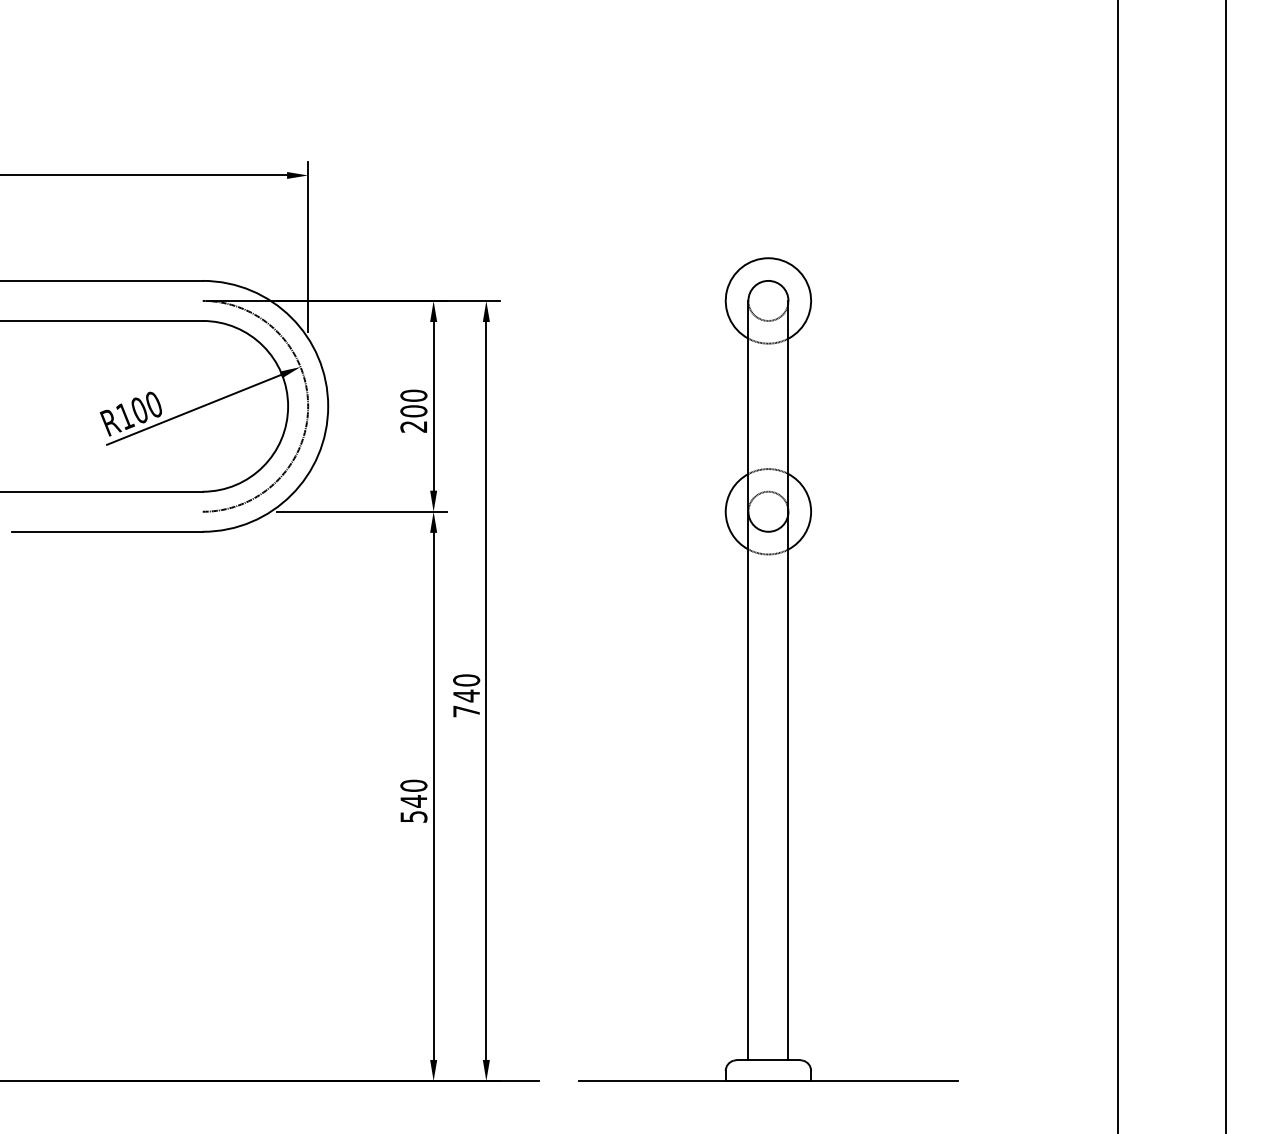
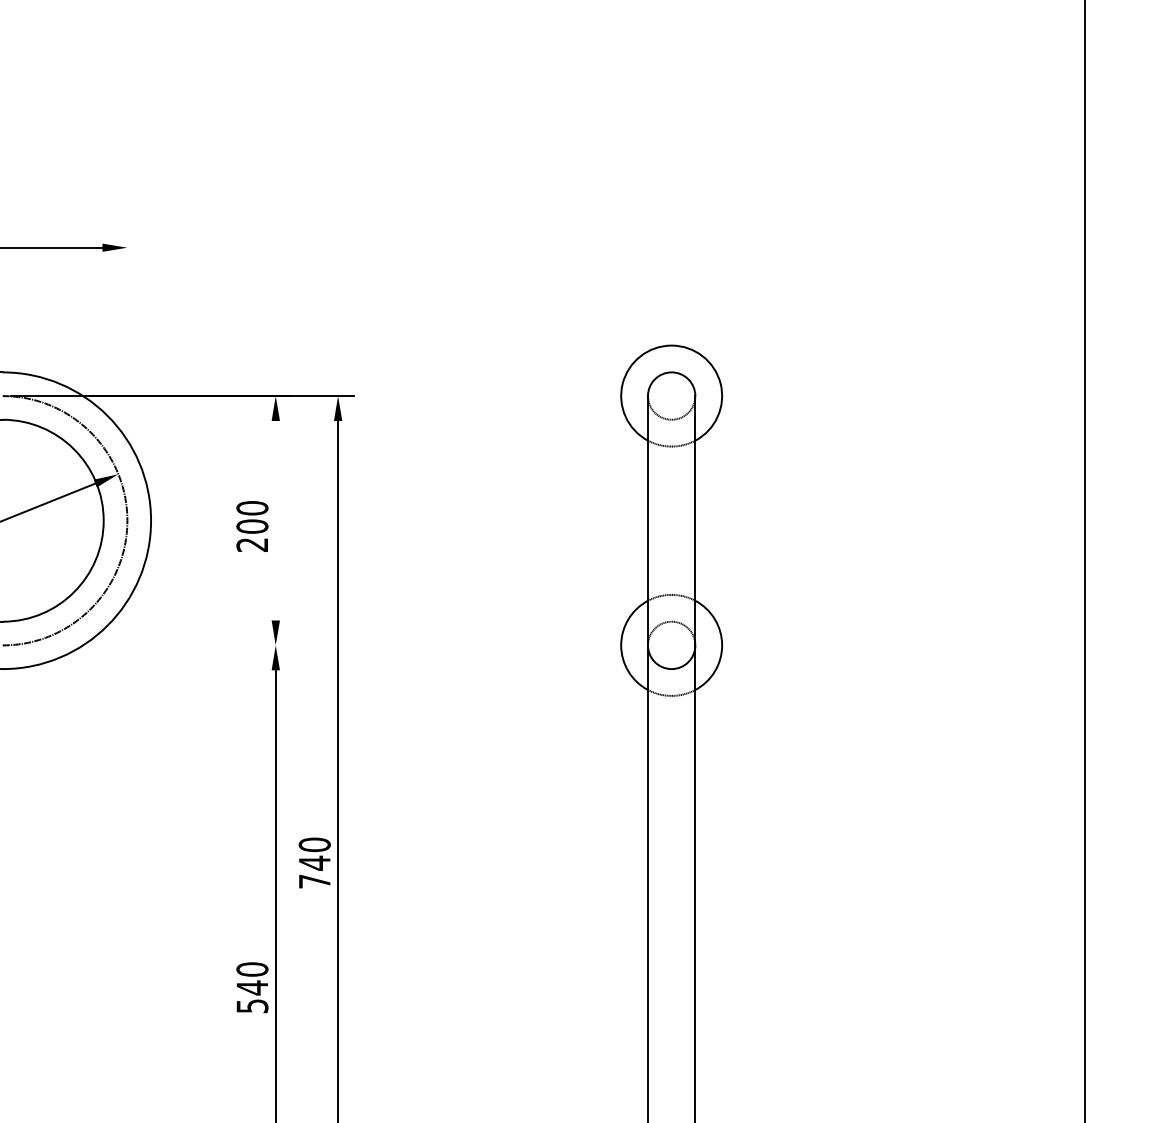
line: (308, 246) -> (127, 331), removed
line: (433, 406) -> (275, 520), removed
line: (361, 511) -> (190, 645), removed

